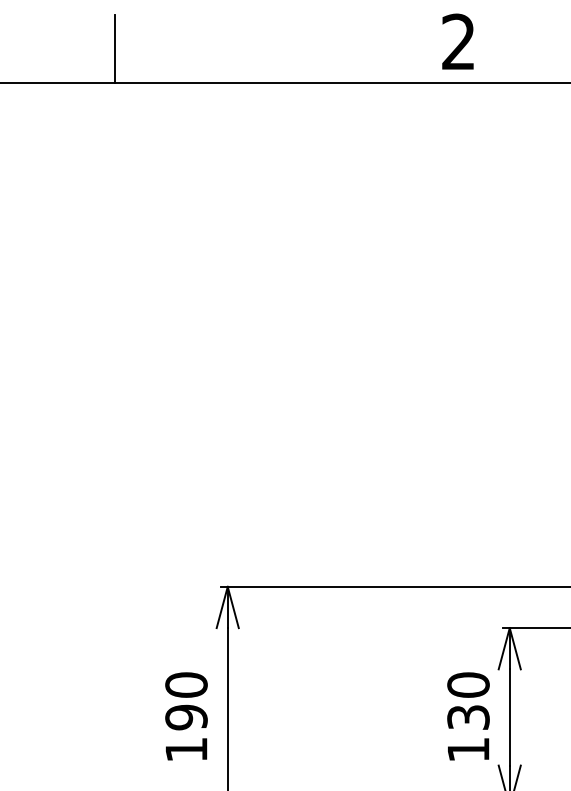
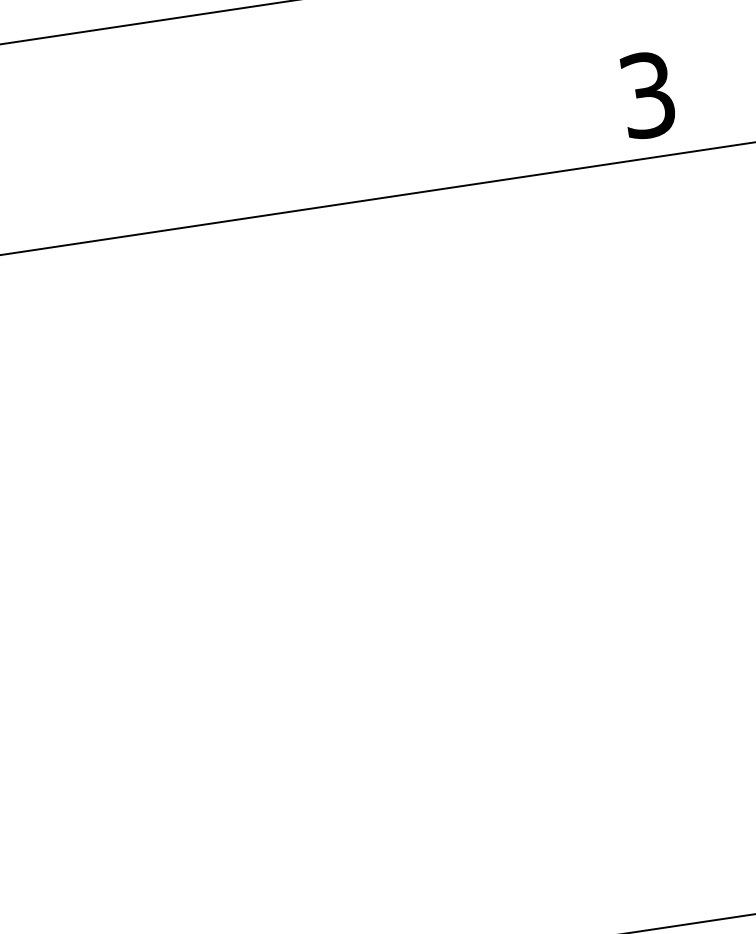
text: (458, 41) -> (647, 94), 2 -> 3
line: (115, 48) -> (134, 181), removed

